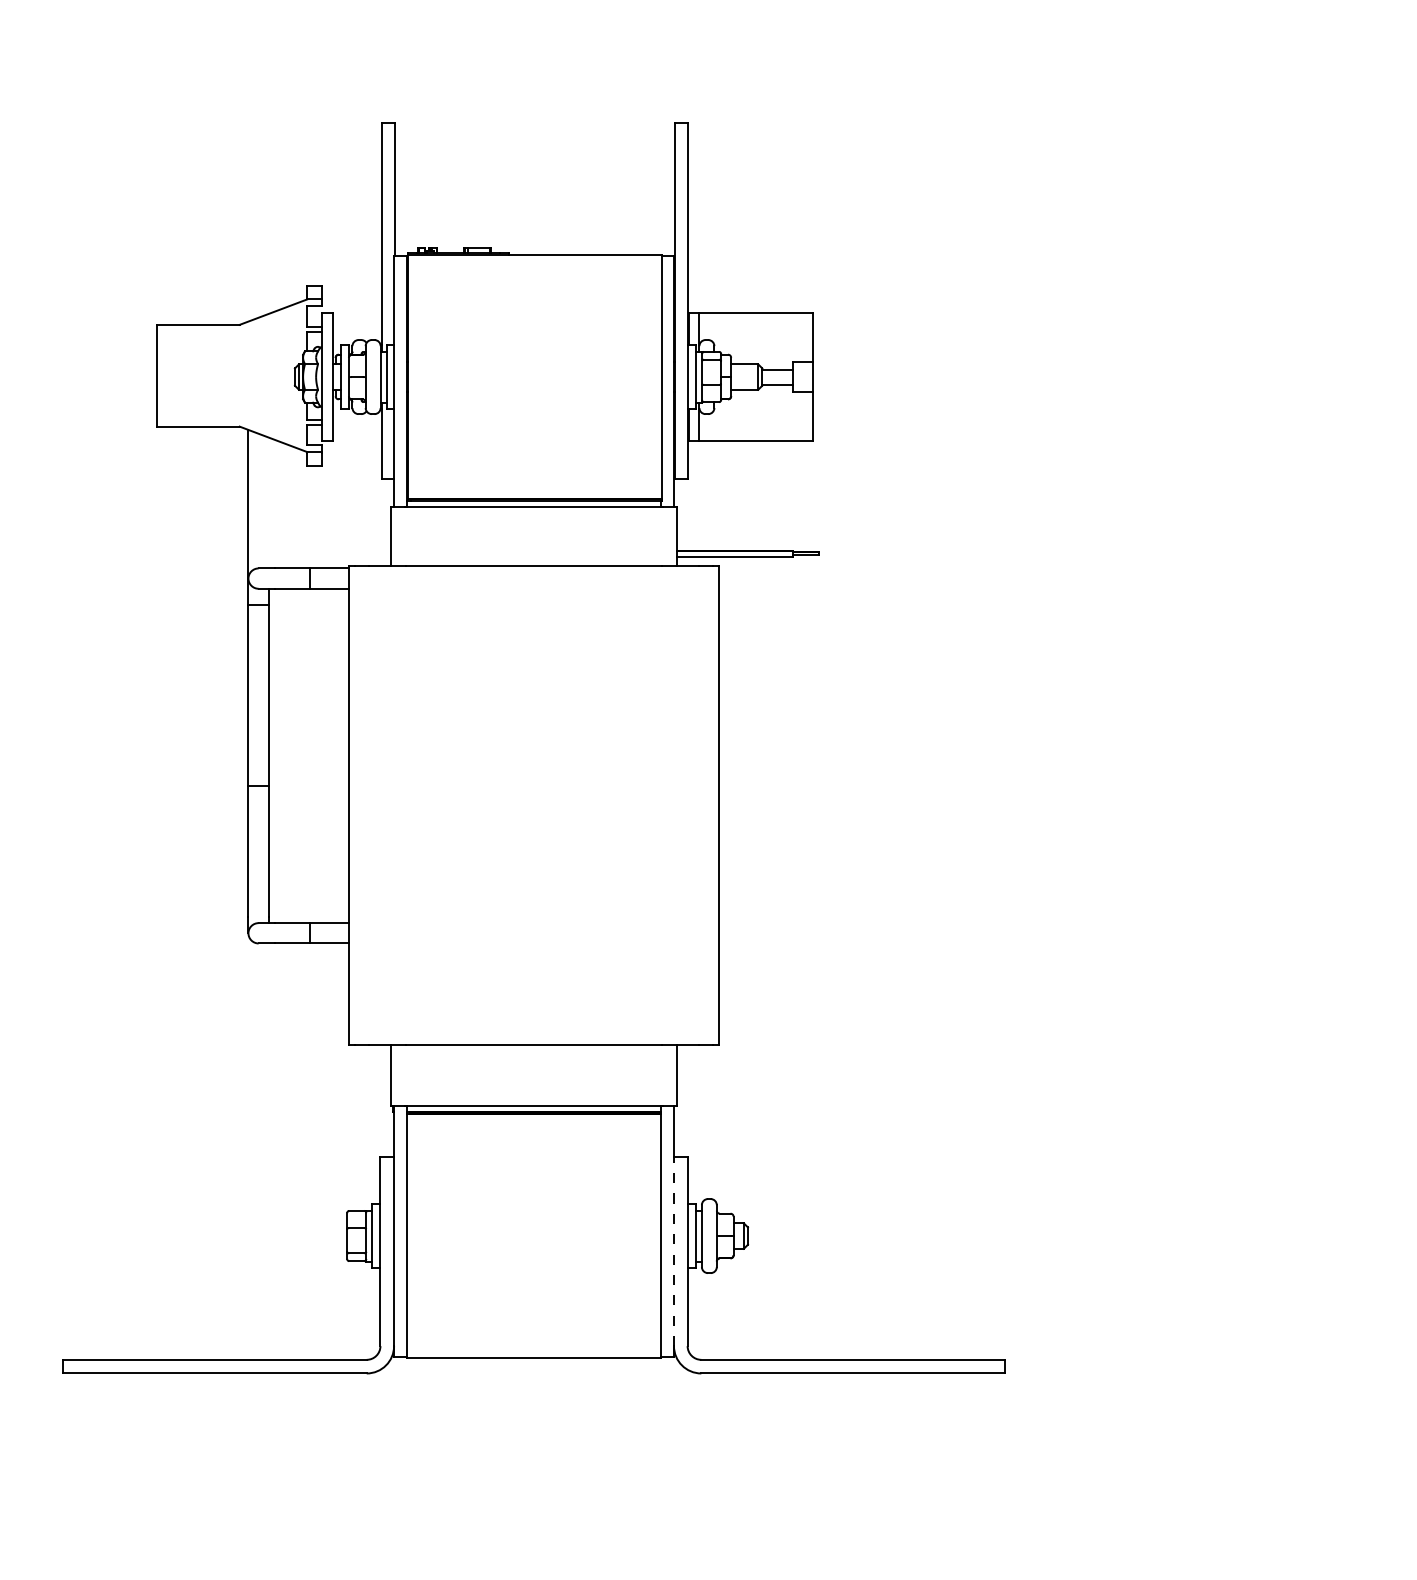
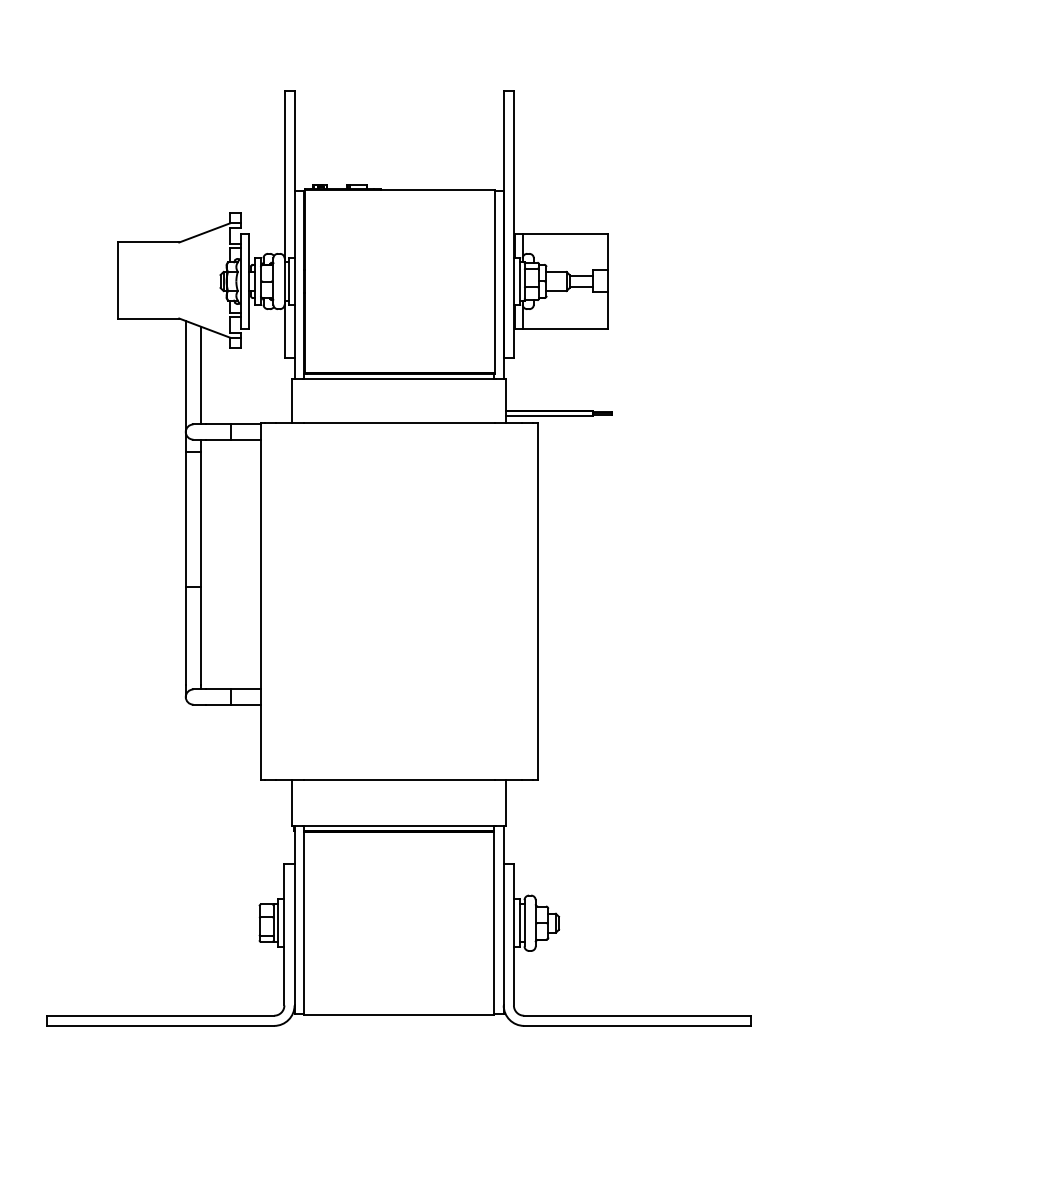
line: (268, 502) -> (200, 375), added
line: (673, 1251) -> (503, 934), dashed -> solid

